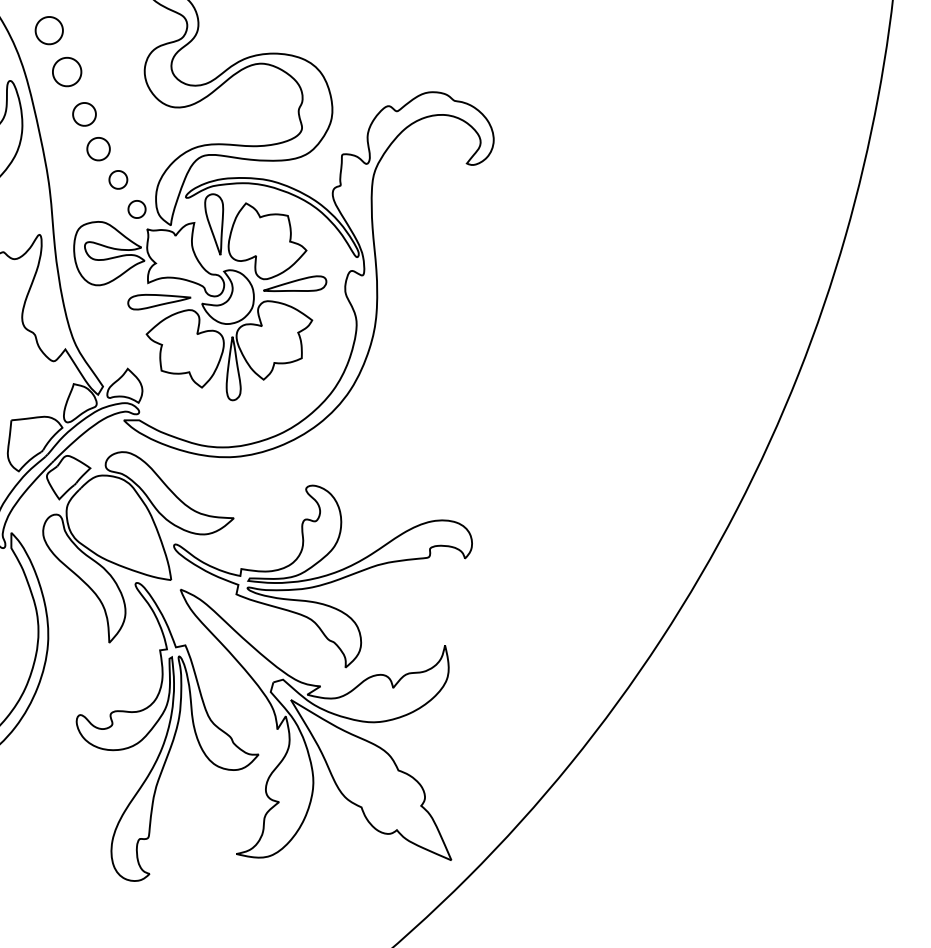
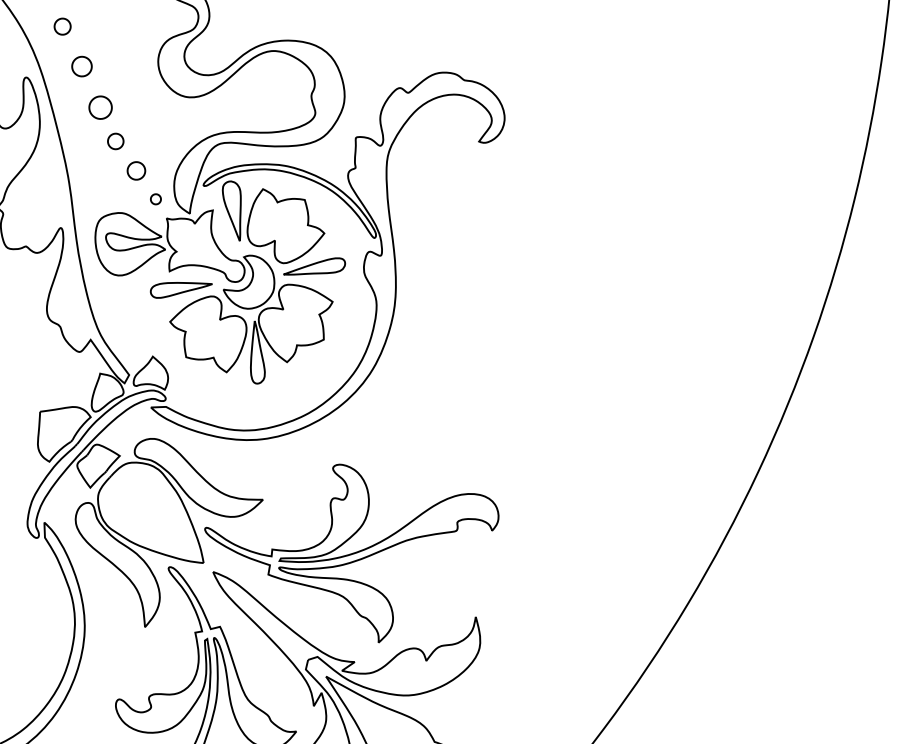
part: (48, 30) -> (61, 26), size x0.6
part: (67, 71) -> (82, 66), size x0.7
part: (98, 149) -> (115, 141), size x0.7
part: (136, 209) -> (155, 199), size x0.6

